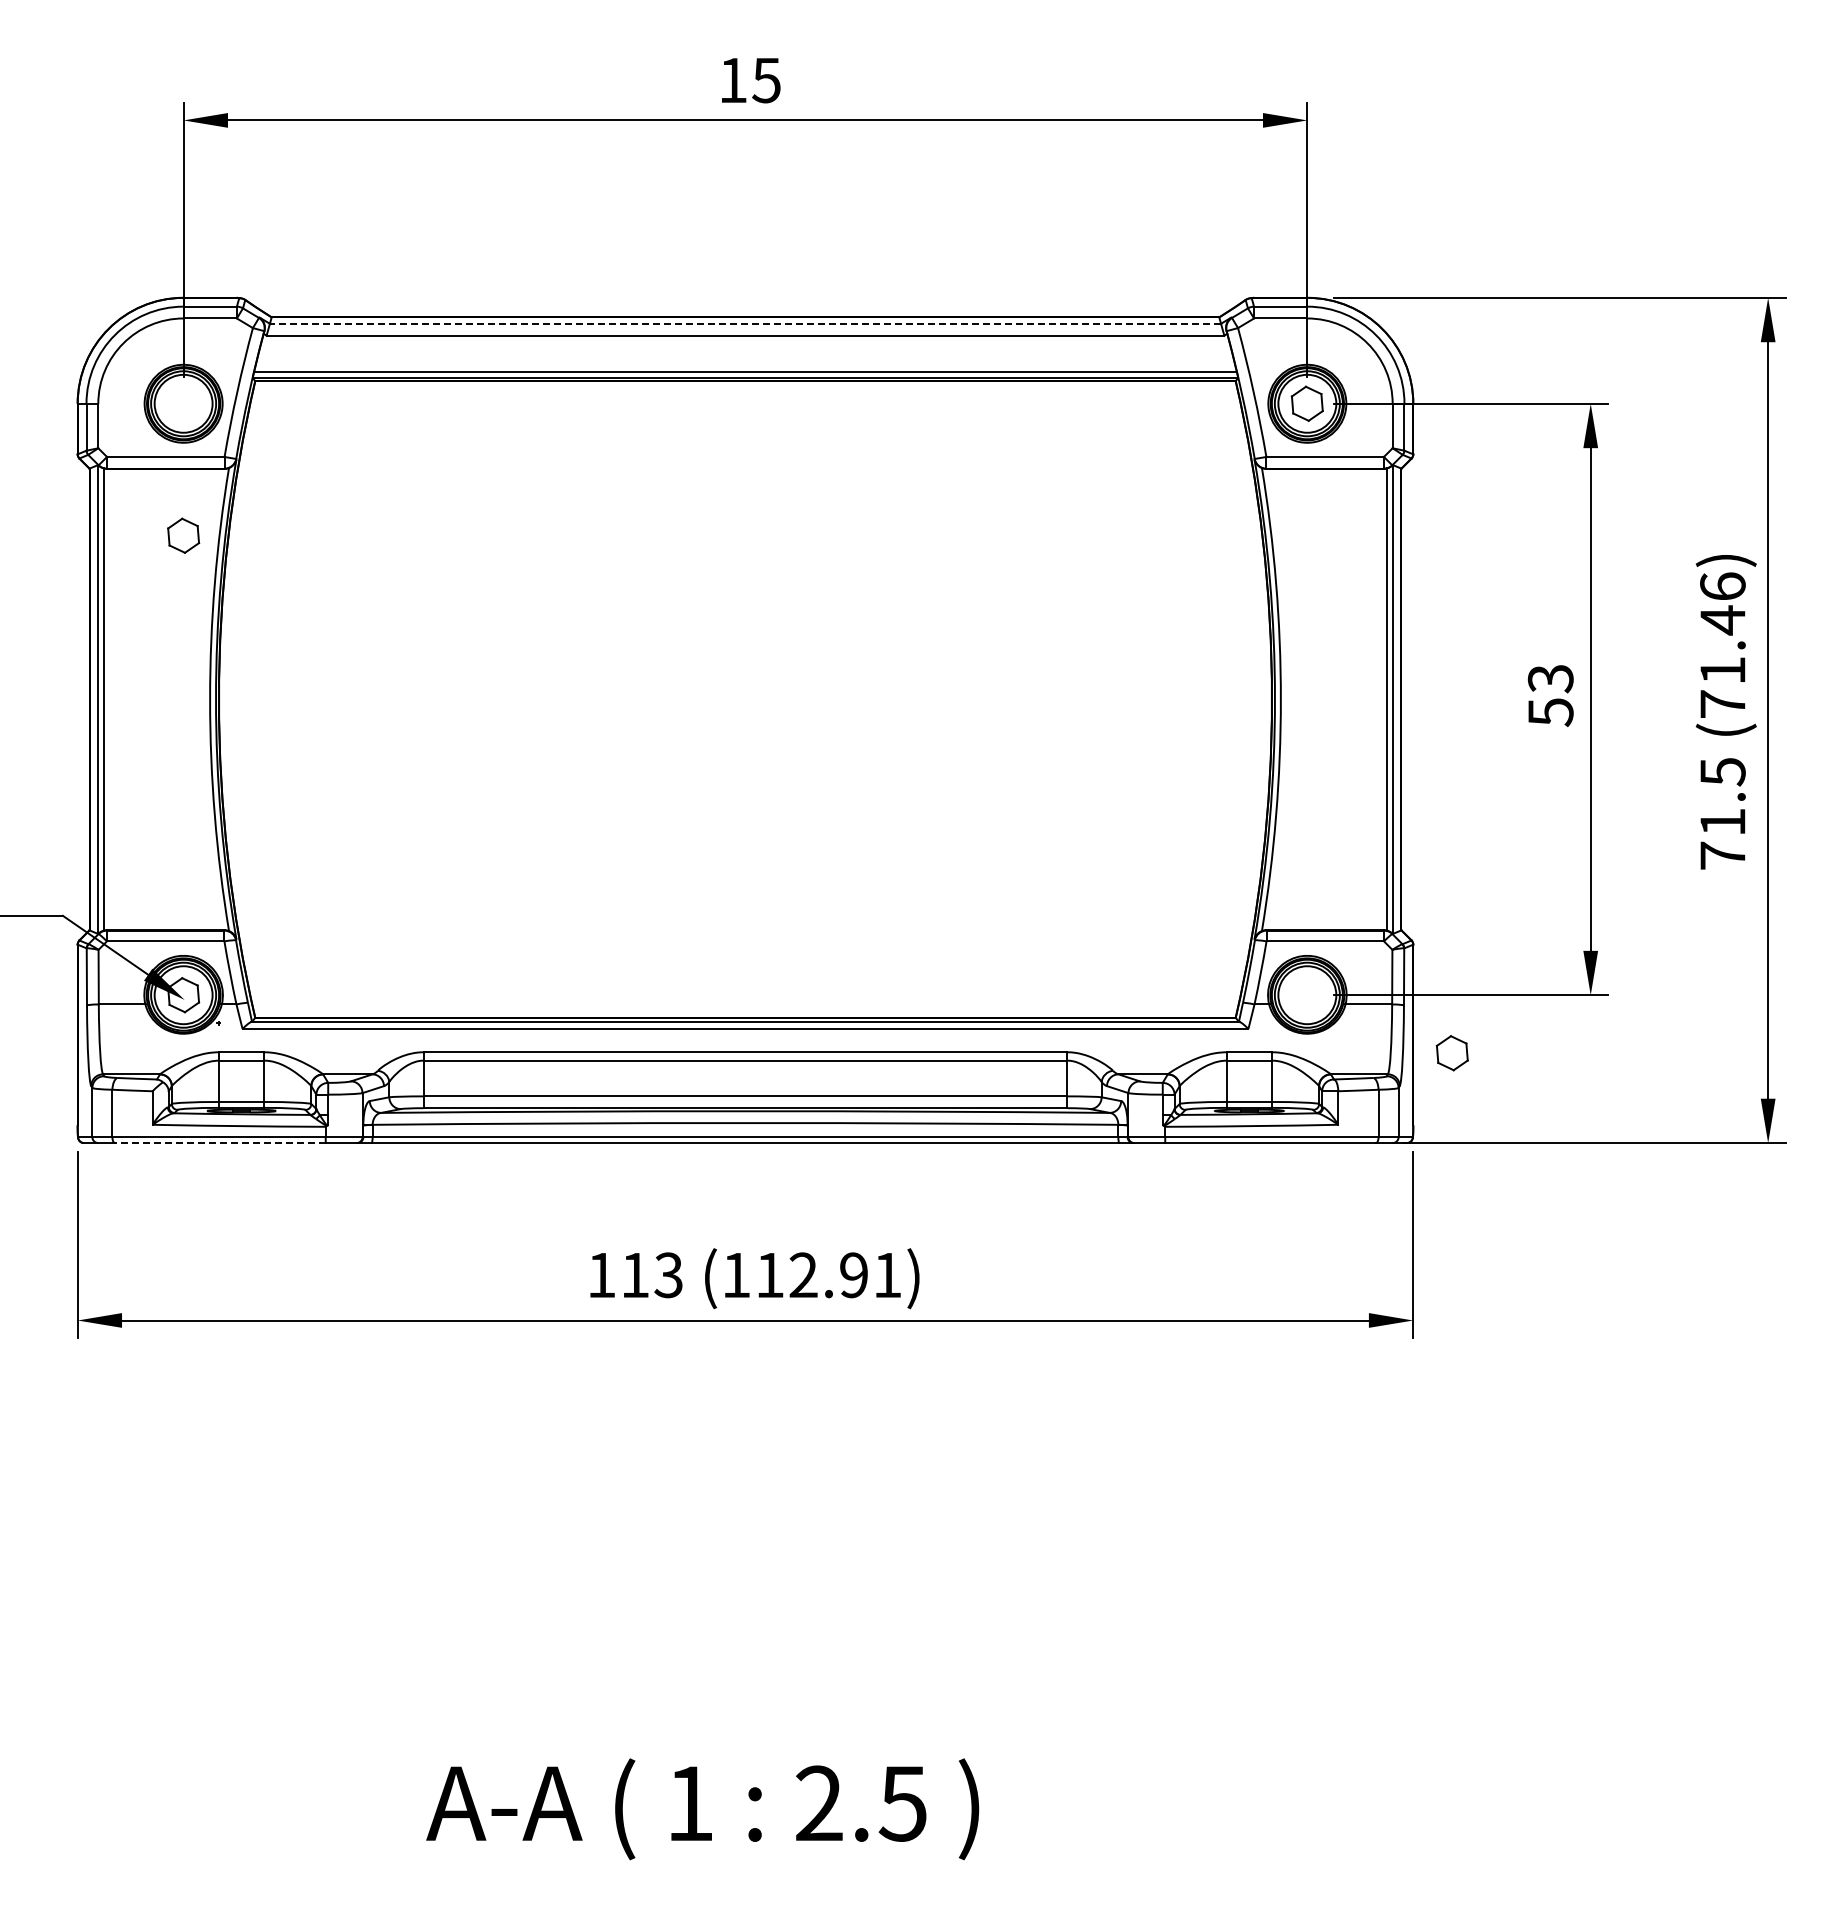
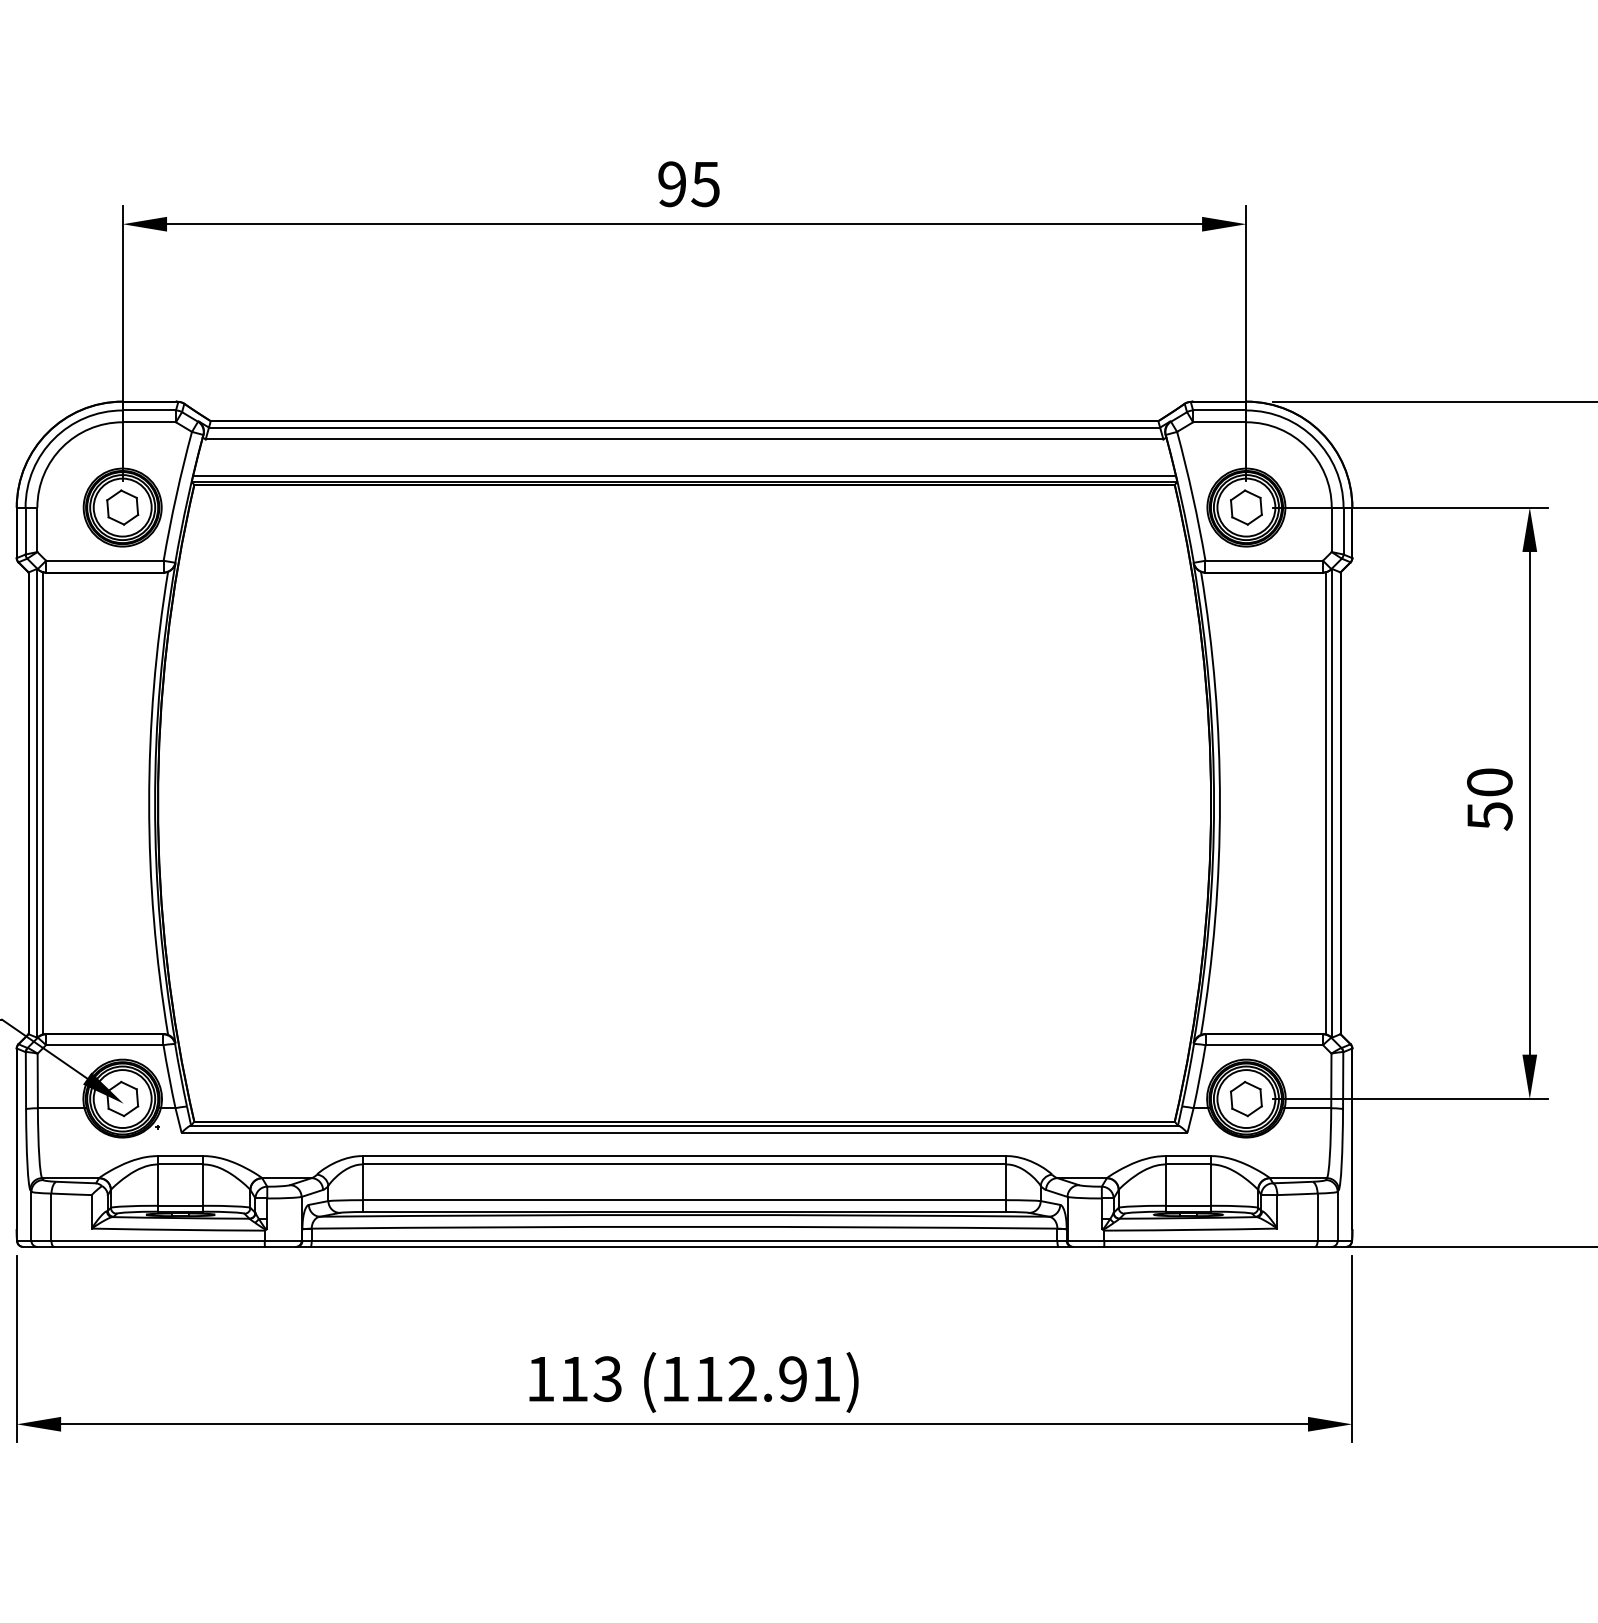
text: (732, 80) -> (671, 184), 15 -> 95
line: (745, 323) -> (684, 427), dashed -> solid
part: (183, 535) -> (122, 507), moved
text: (1550, 678) -> (1489, 782), 53 -> 50
part: (1451, 1053) -> (1245, 1099), moved
line: (220, 1143) -> (159, 1247), dashed -> solid

